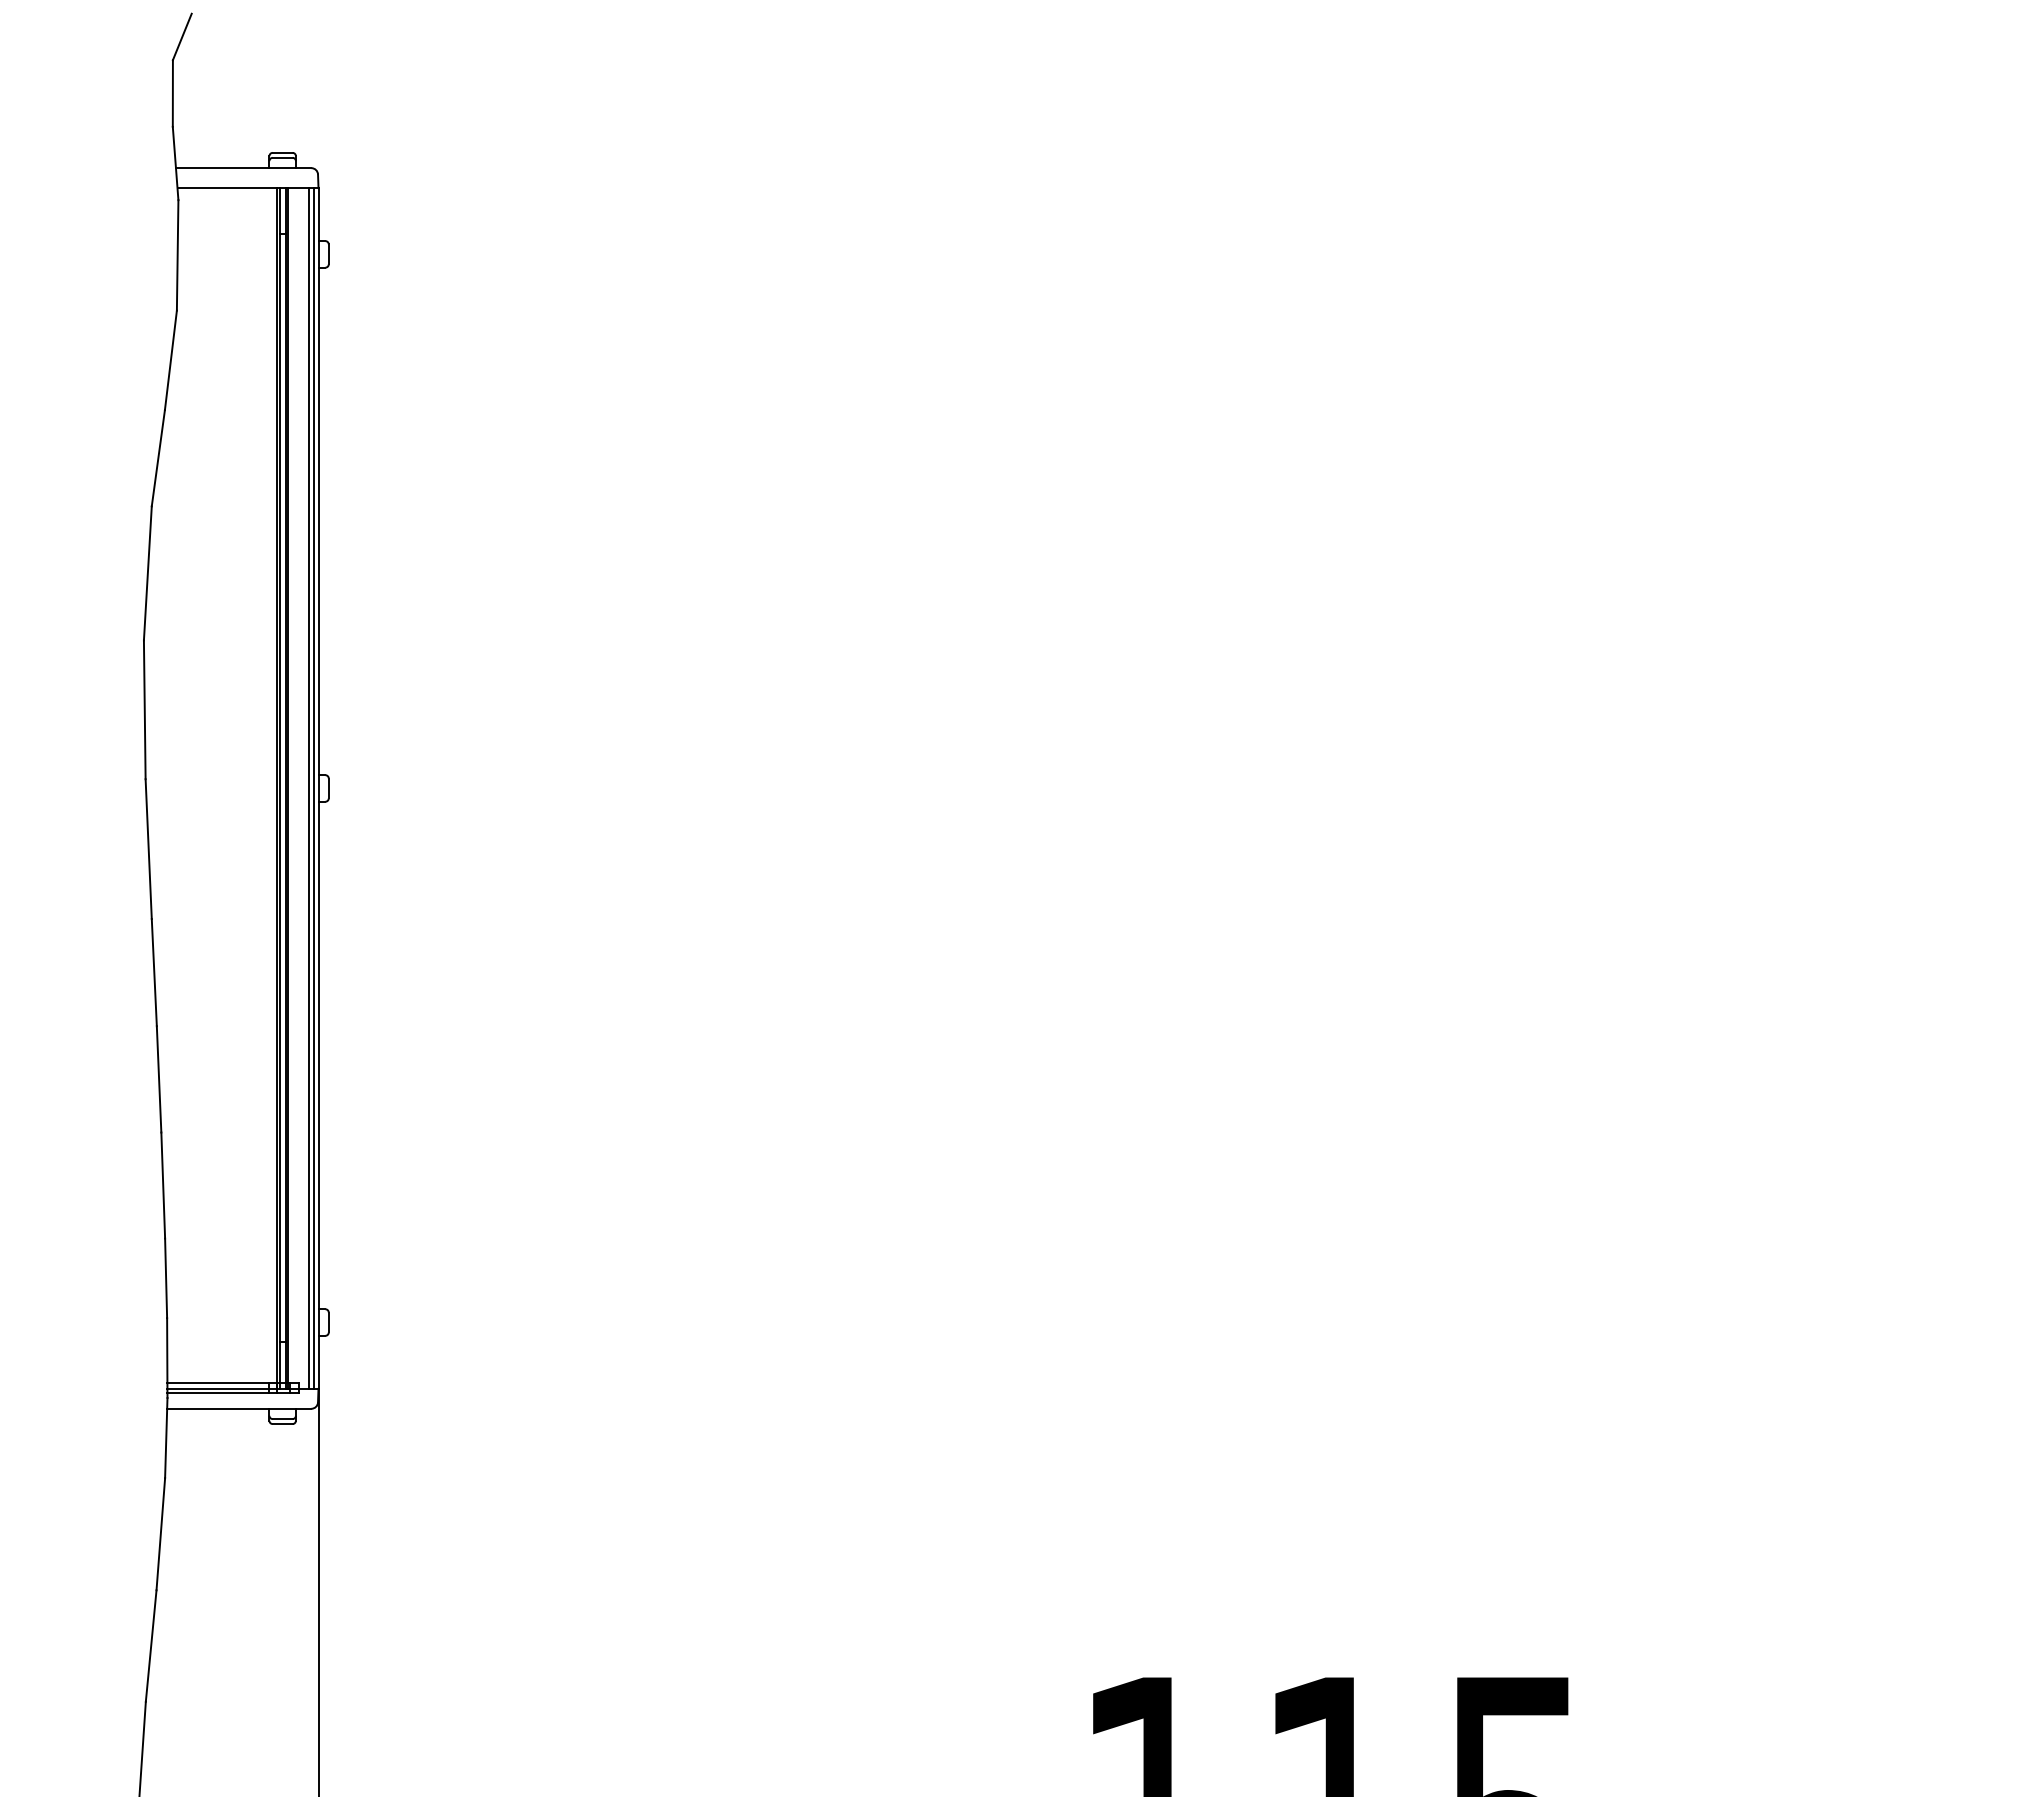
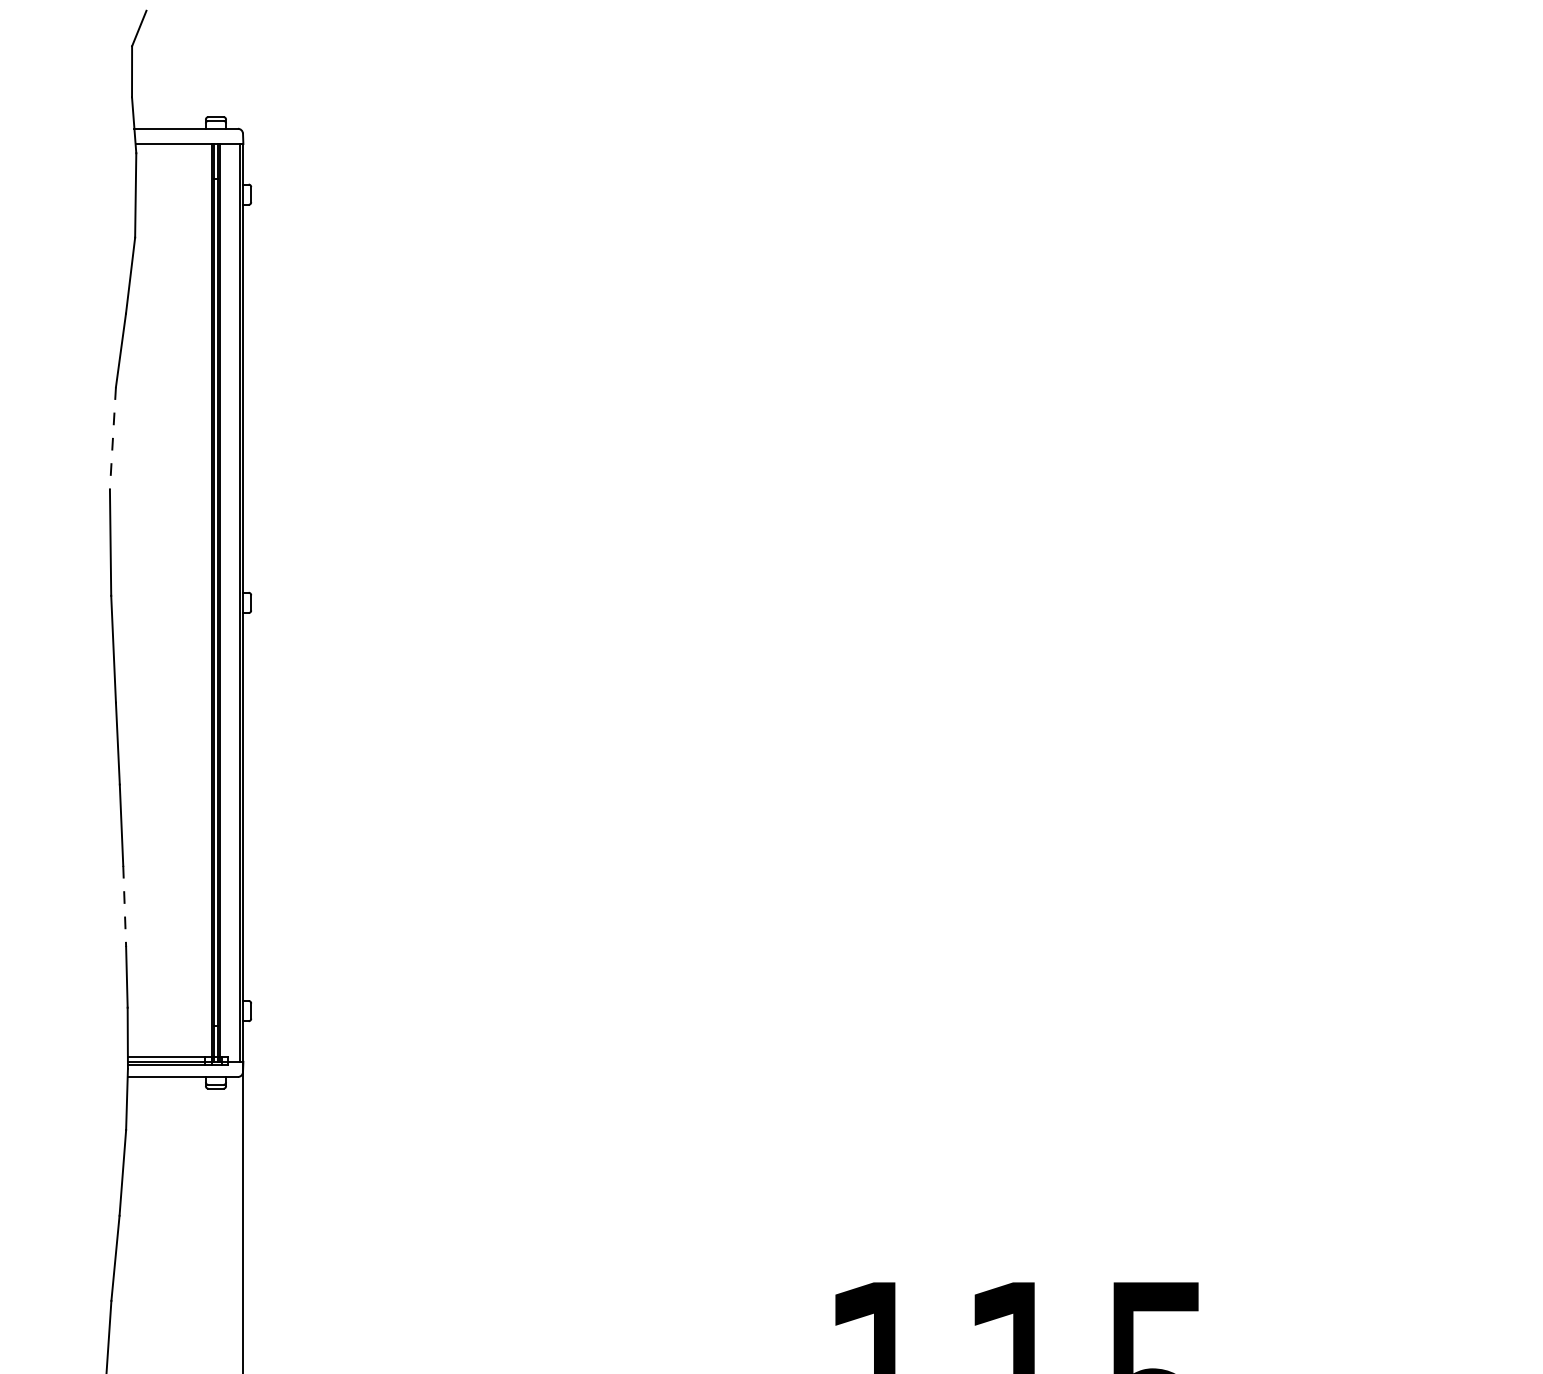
line: (147, 573) -> (112, 438), solid -> dashed
line: (309, 788) -> (236, 602), removed
line: (163, 1186) -> (124, 907), solid -> dashed

